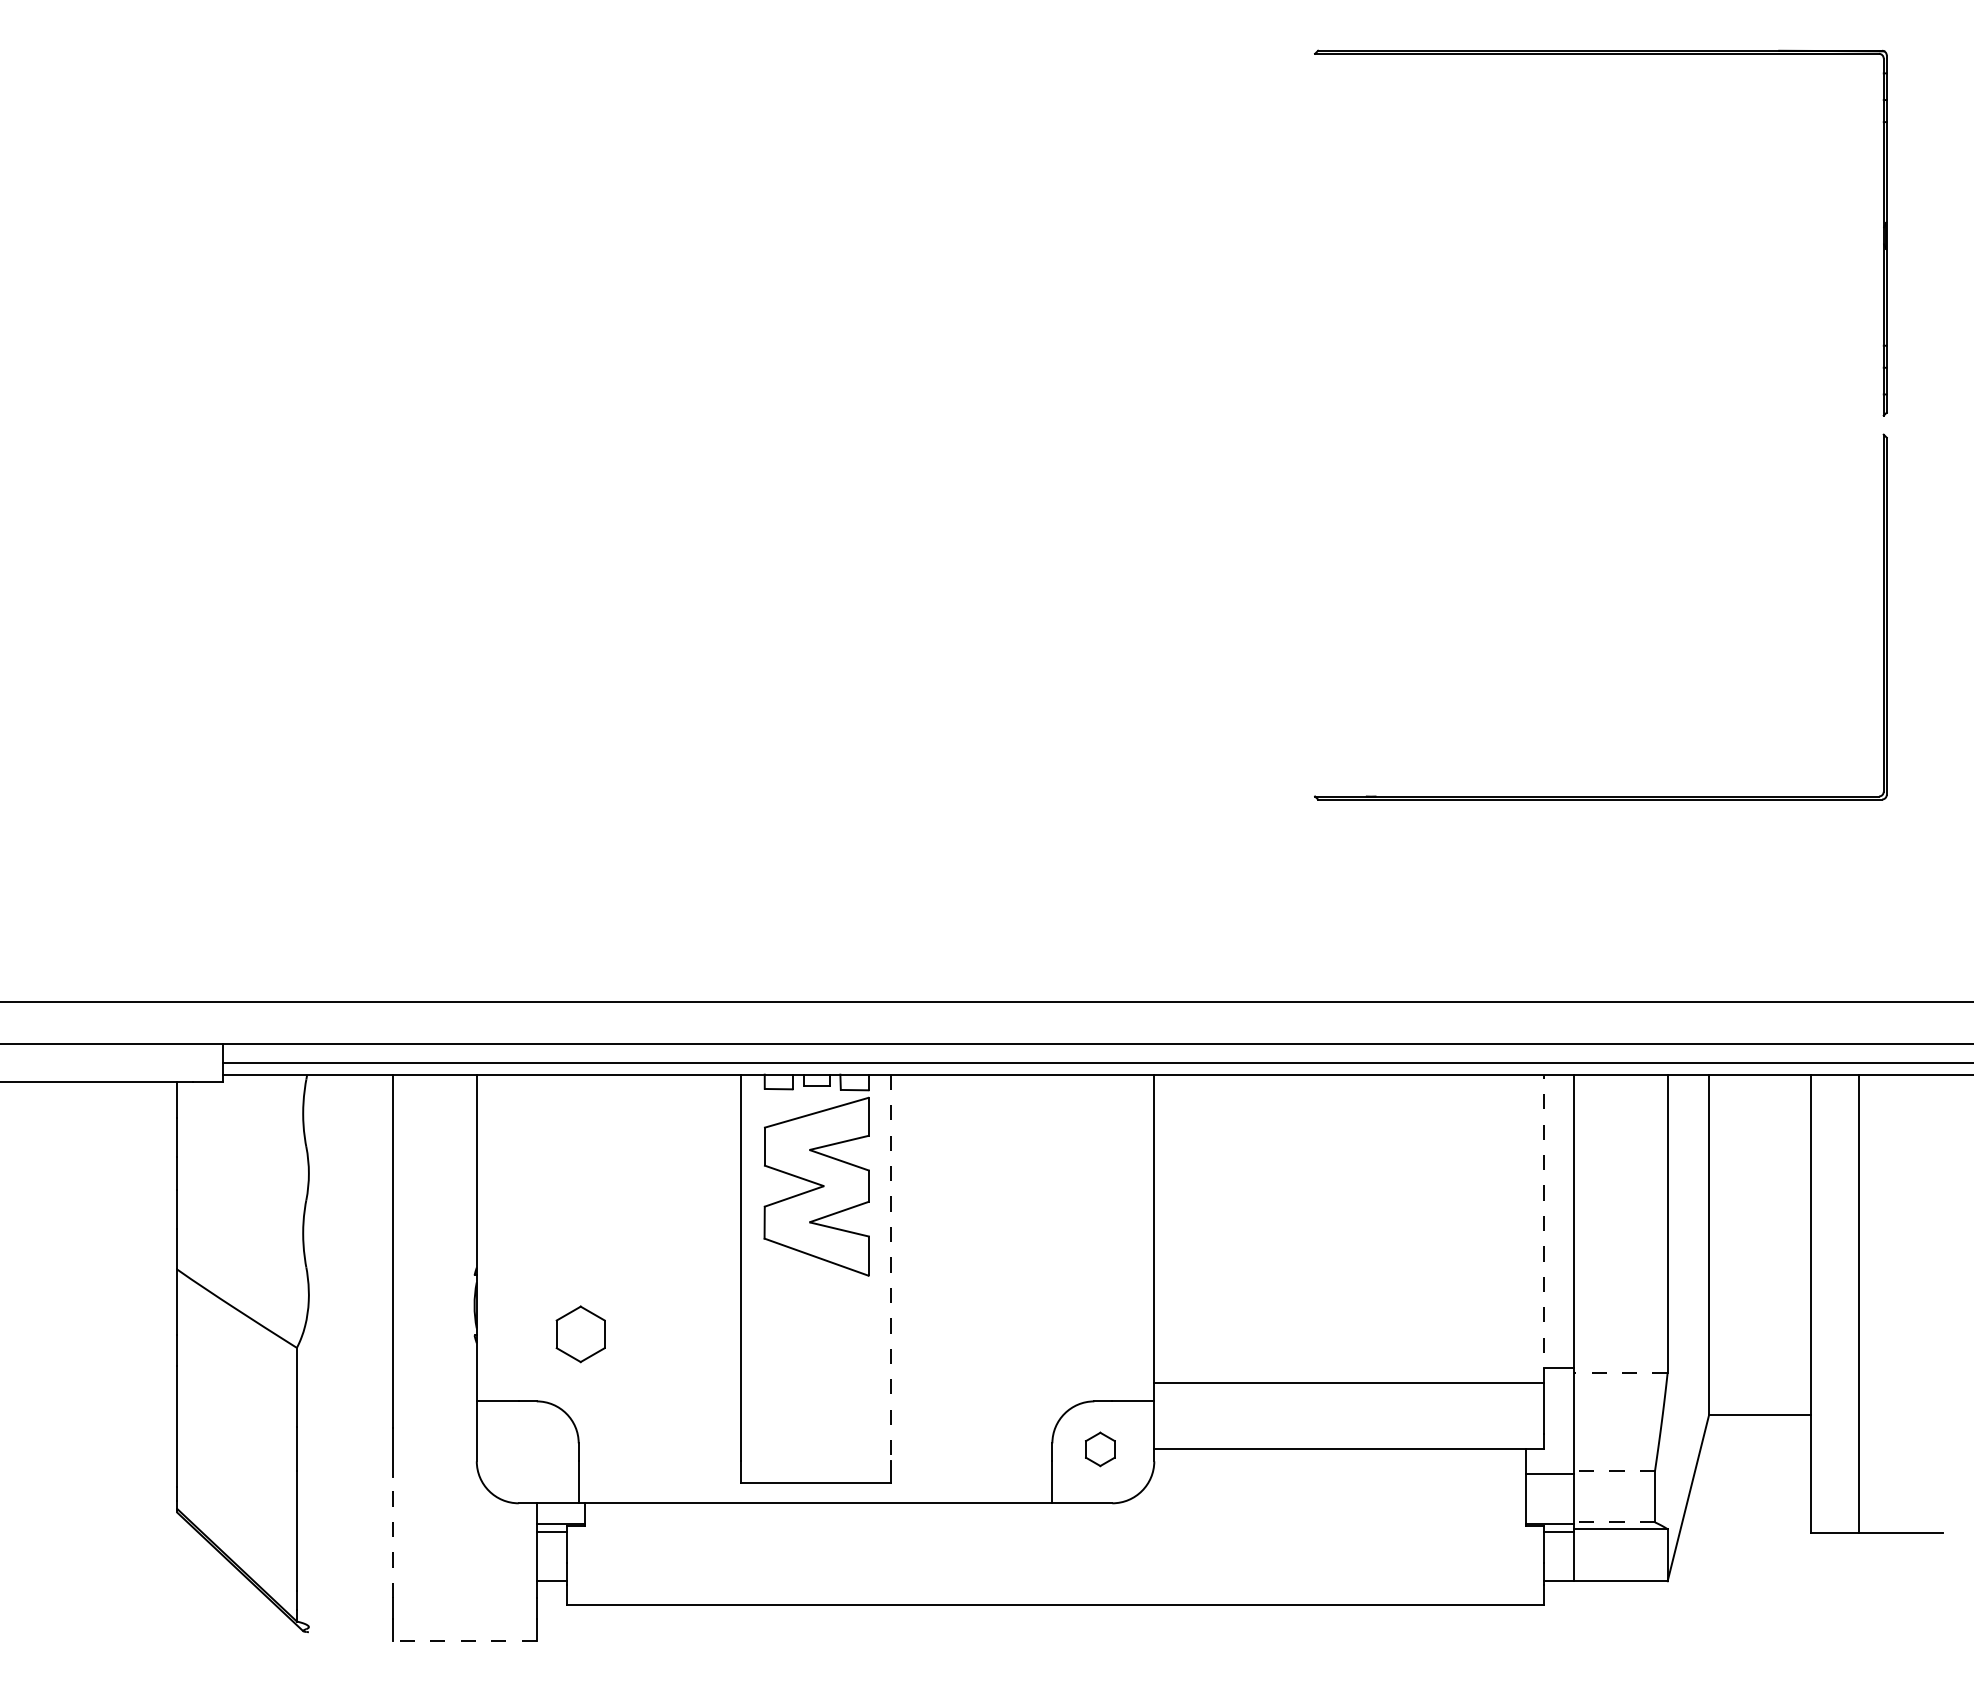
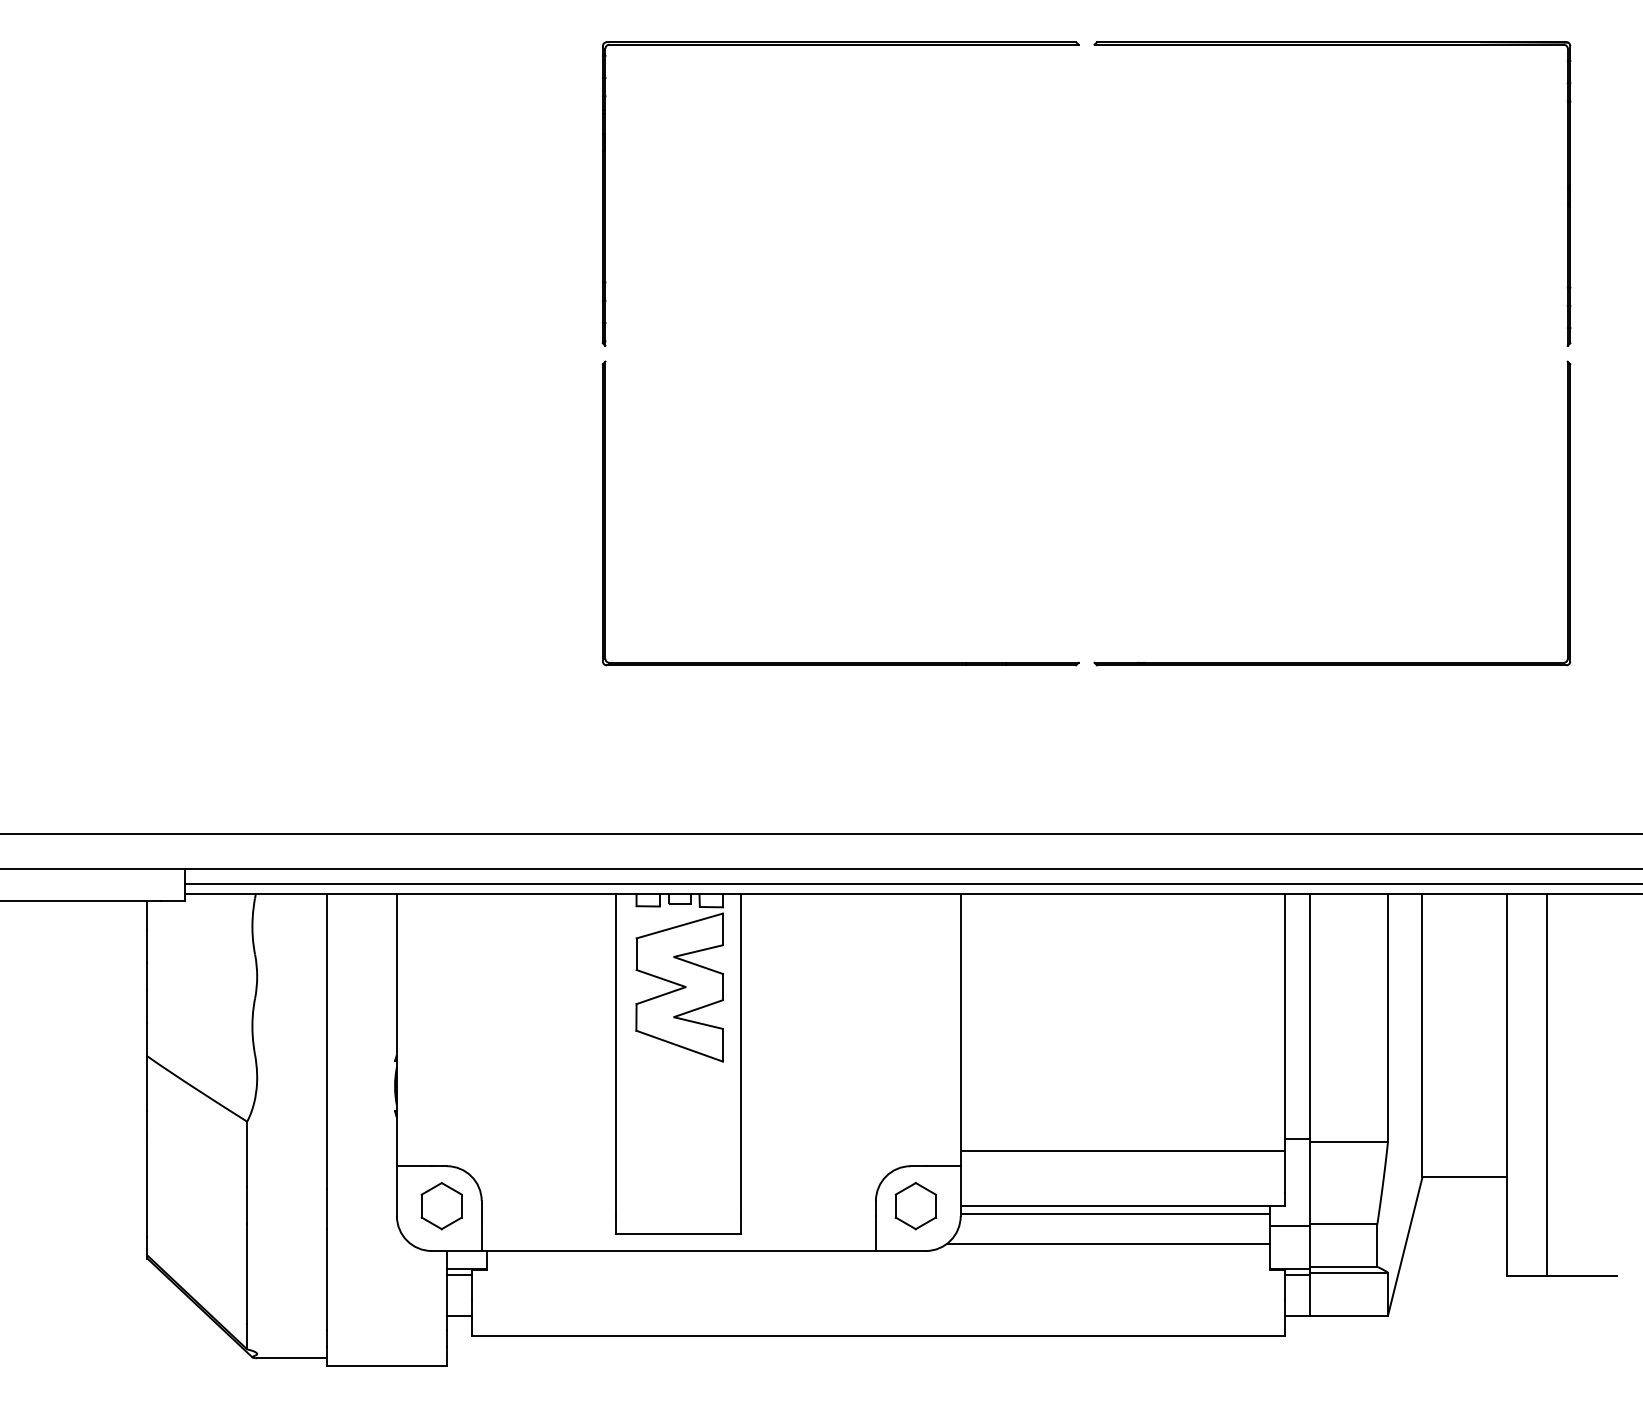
part: (1010, 54) -> (841, 45), added
part: (1010, 796) -> (841, 662), added
line: (1544, 1228) -> (1285, 1022), dashed -> solid
line: (890, 1268) -> (741, 1055), dashed -> solid
part: (580, 1334) -> (441, 1206), moved
line: (1620, 1372) -> (1348, 1142), dashed -> solid
part: (1100, 1449) -> (915, 1206), size x1.67
line: (1340, 1458) -> (1115, 1213), added
line: (1613, 1471) -> (1342, 1224), dashed -> solid
line: (1331, 1494) -> (1108, 1243), added
line: (1613, 1522) -> (1342, 1266), dashed -> solid
line: (392, 1537) -> (326, 1279), dashed -> solid
line: (350, 1632) -> (291, 1358), added
line: (464, 1641) -> (386, 1366), dashed -> solid

